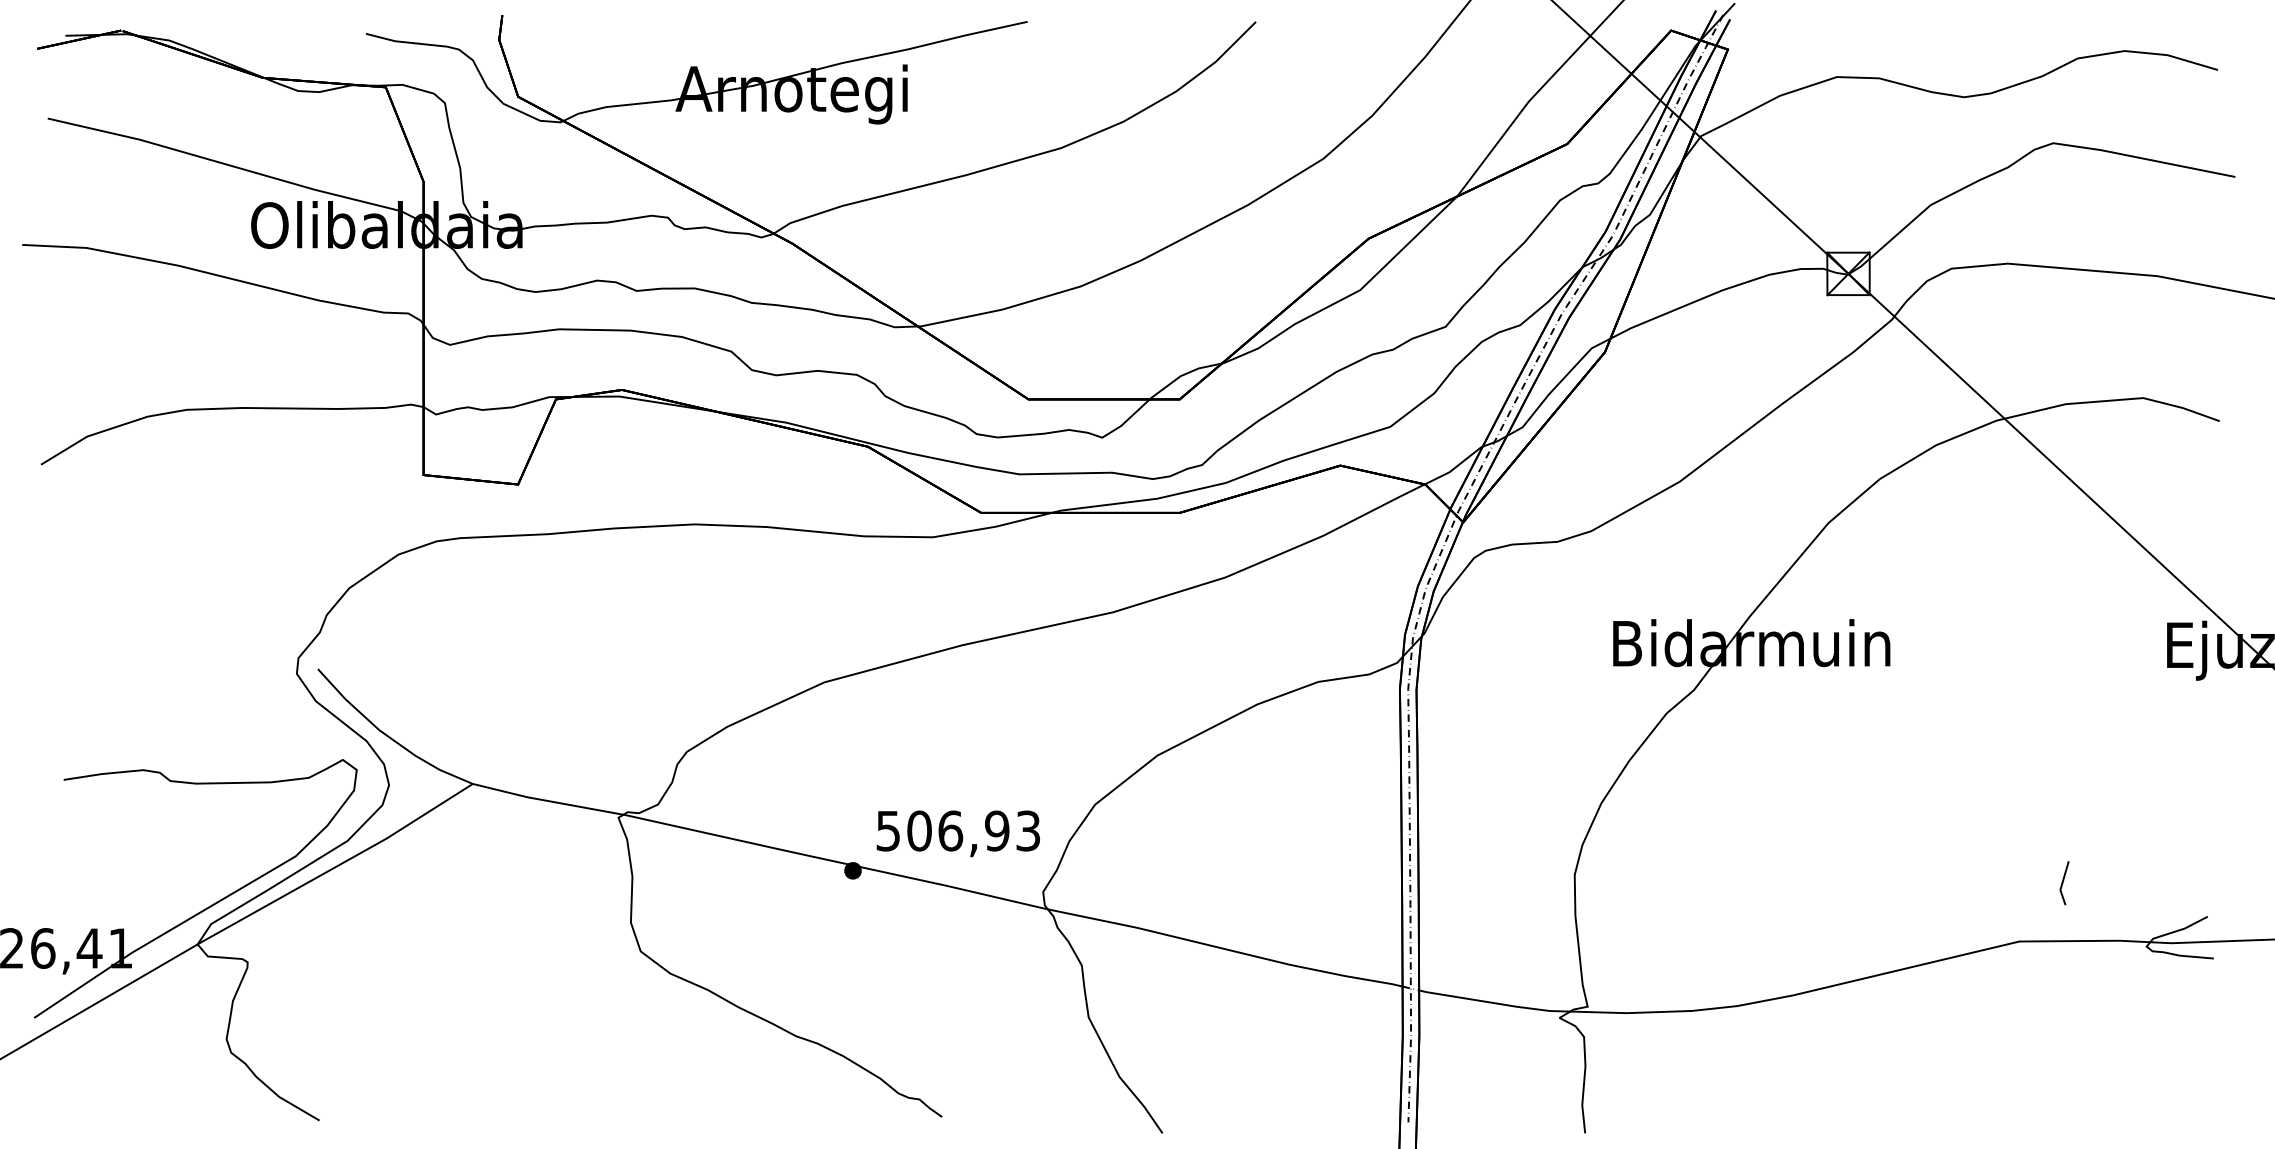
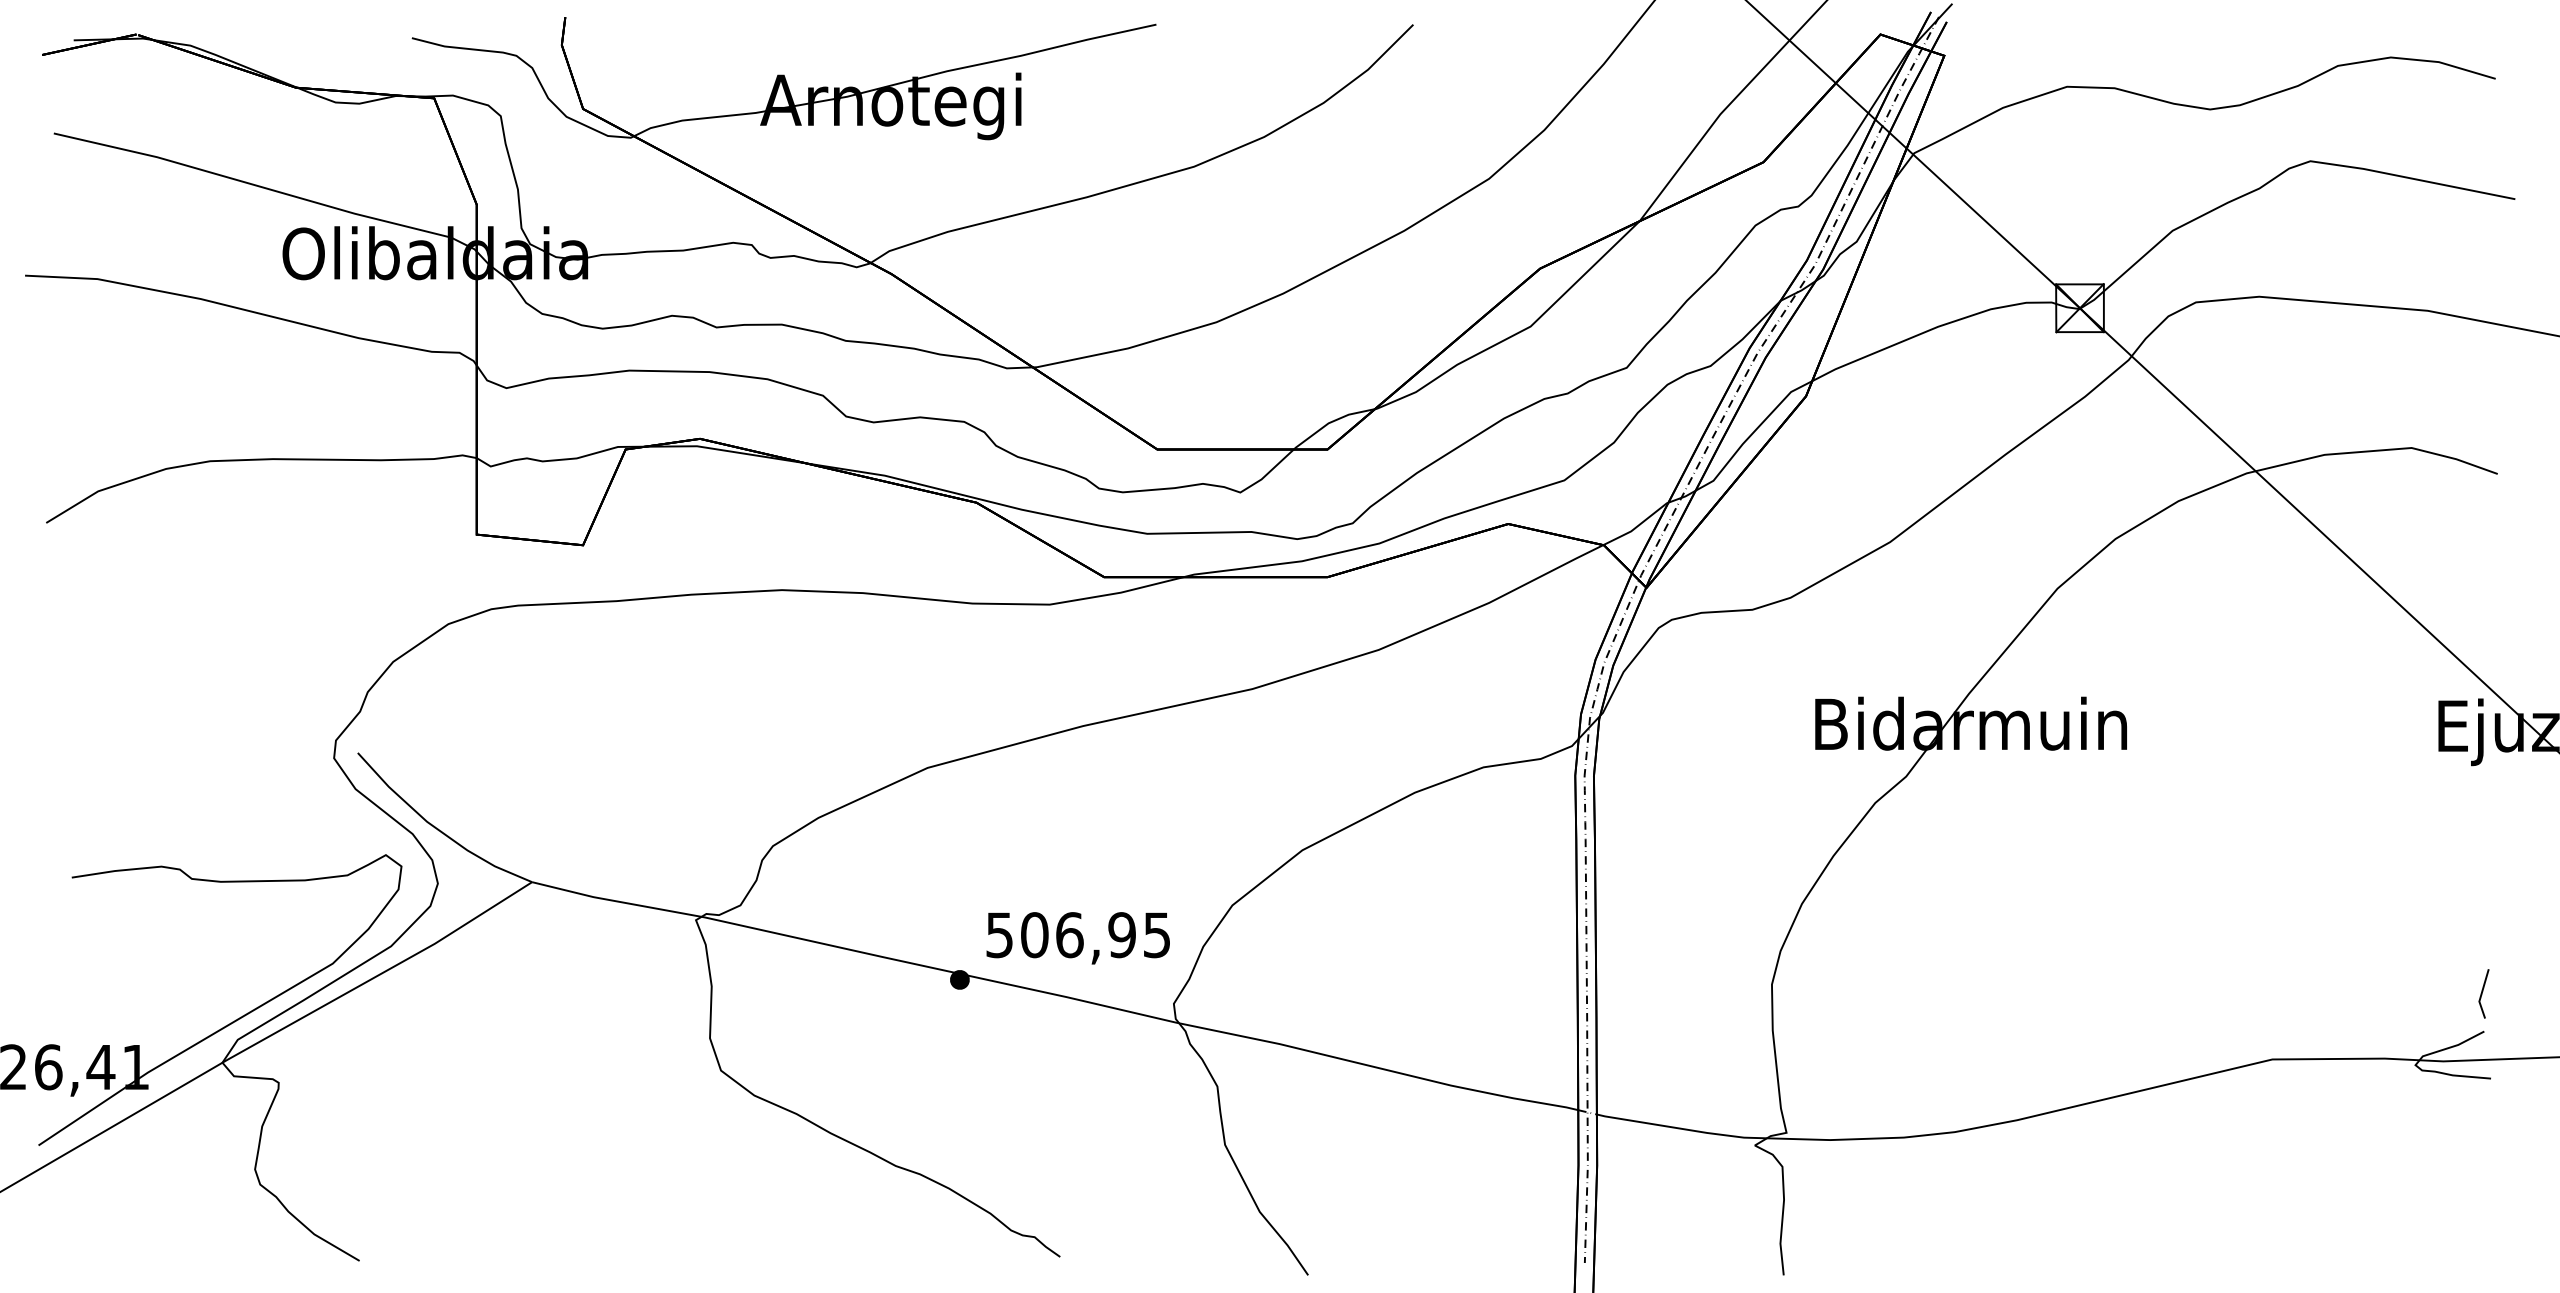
text: (1028, 830) -> (1157, 934), 506,93 -> 506,95
line: (2063, 883) -> (2482, 994), moved

